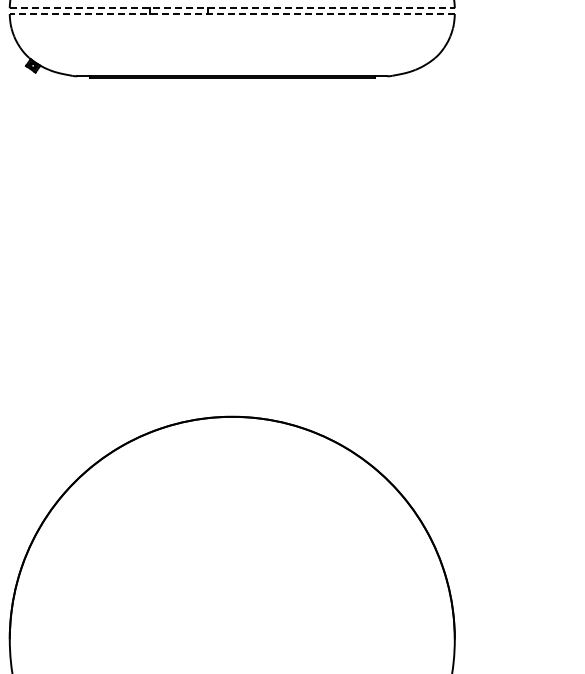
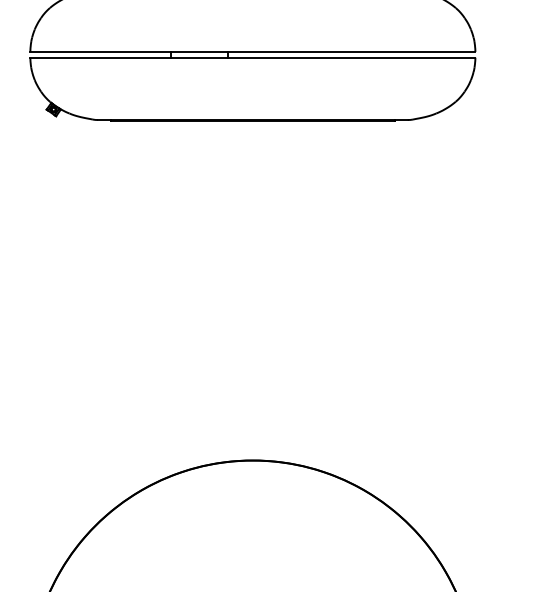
line: (232, 8) -> (253, 52), dashed -> solid
line: (232, 14) -> (253, 58), dashed -> solid

